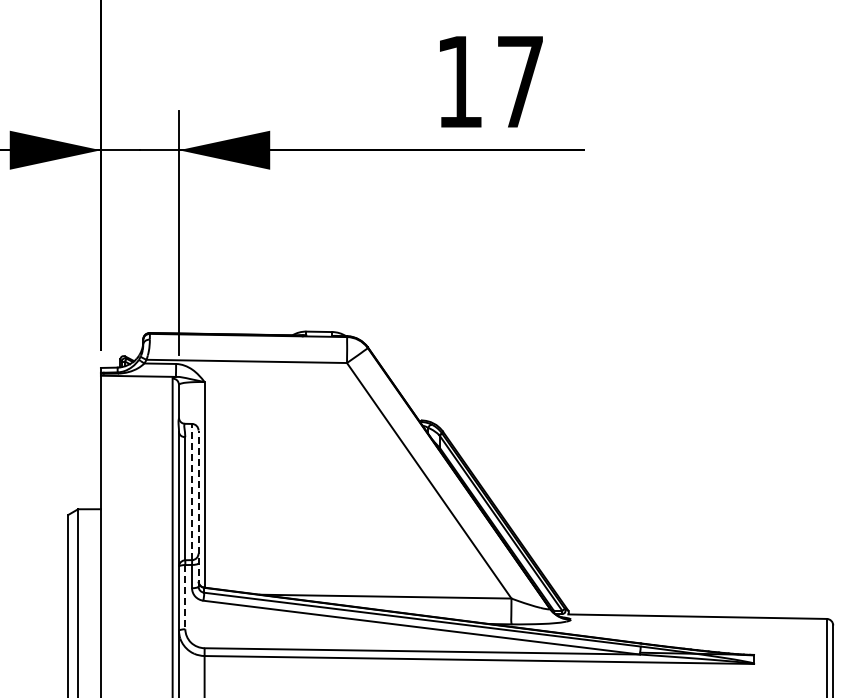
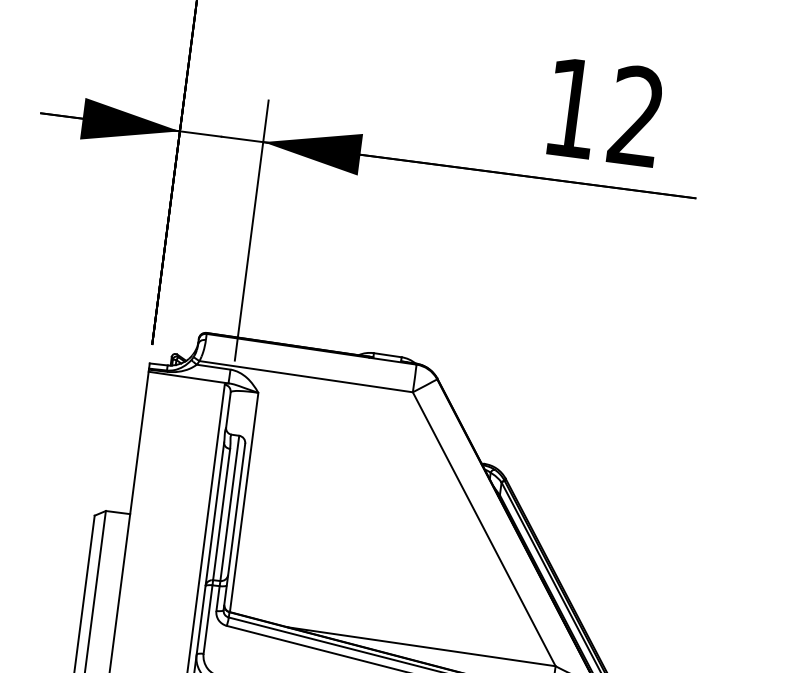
text: (519, 80) -> (635, 114), 17 -> 12
line: (192, 491) -> (230, 507), dashed -> solid
line: (198, 508) -> (234, 526), dashed -> solid
line: (185, 597) -> (208, 619), dashed -> solid

